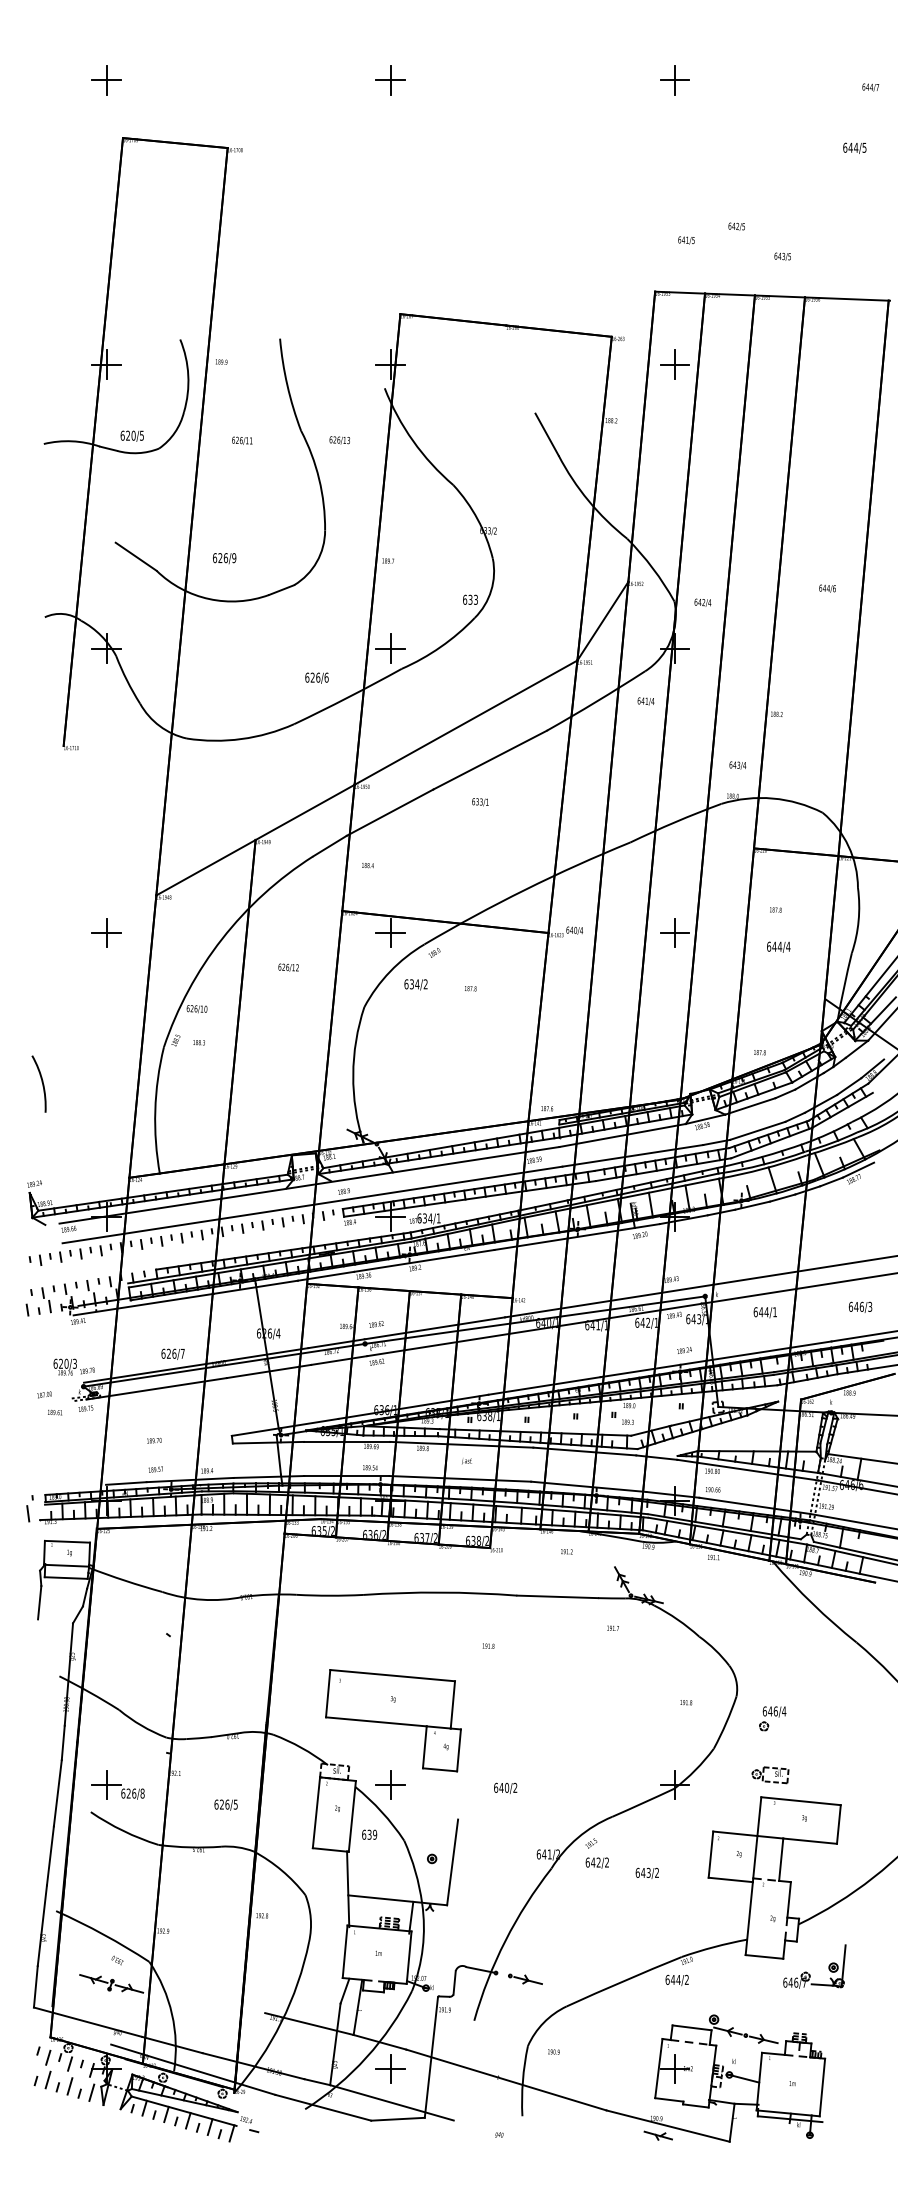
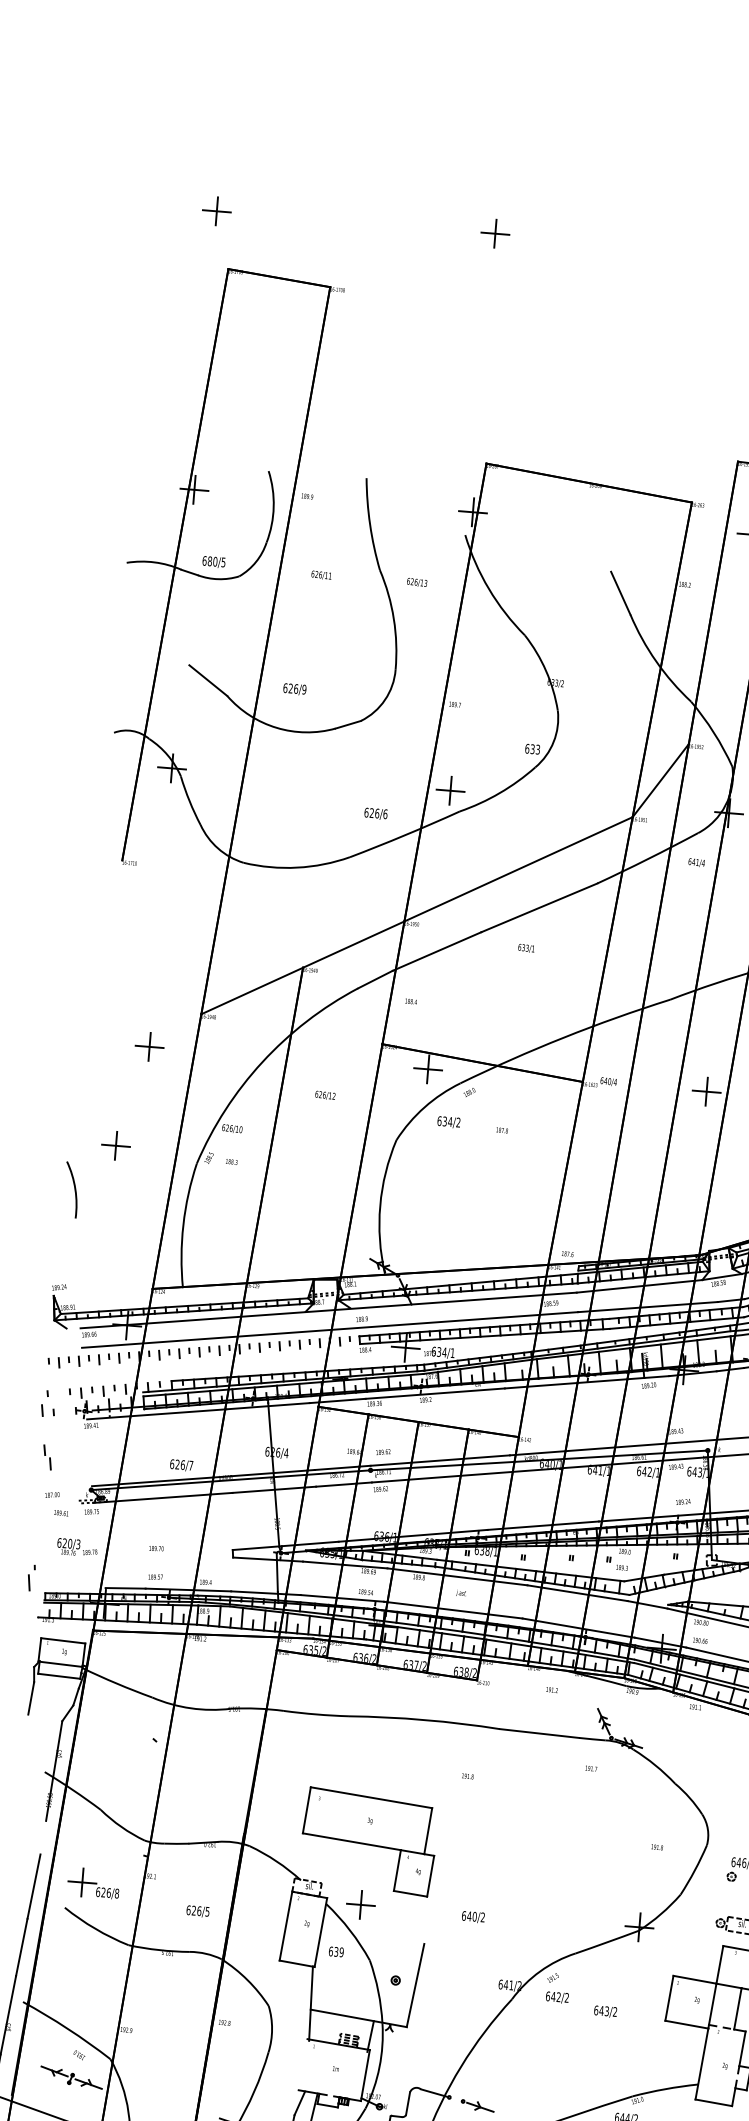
text: (128, 435) -> (210, 561), 620/5 -> 680/5
part: (80, 1035) -> (115, 1145), added
part: (46, 1300) -> (47, 1457), moved
text: (73, 1366) -> (76, 1546), moved
part: (29, 1508) -> (30, 1577), moved
line: (62, 1742) -> (42, 1837), removed
line: (344, 1951) -> (302, 2064), removed

